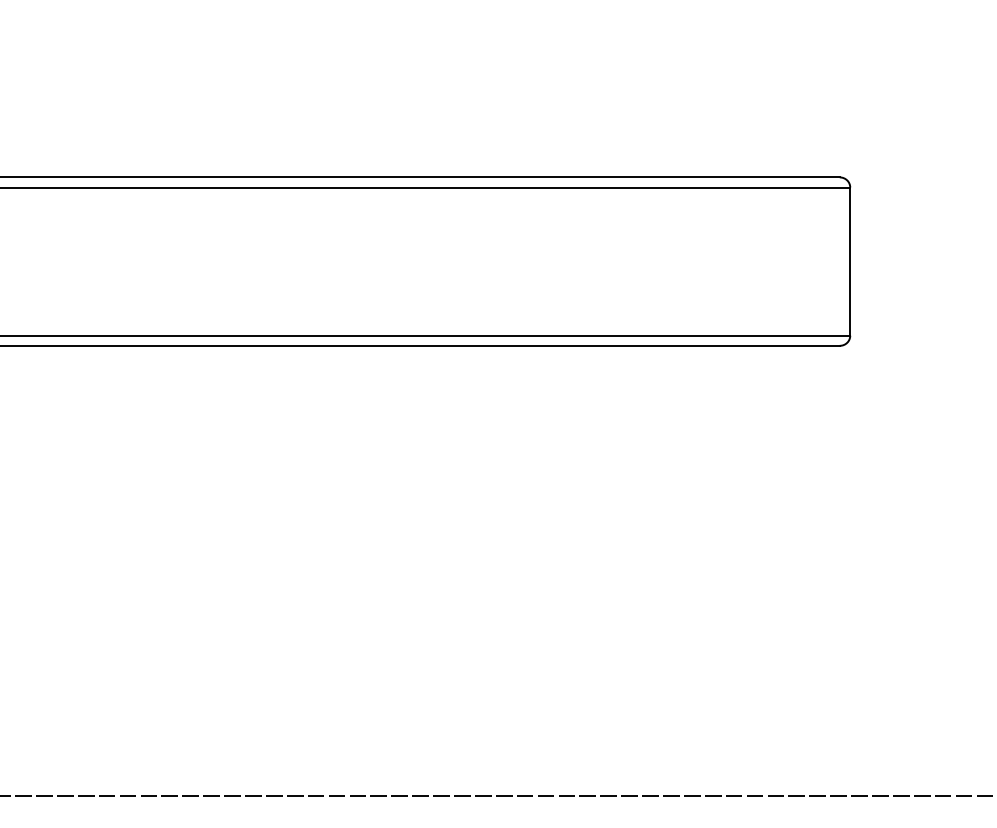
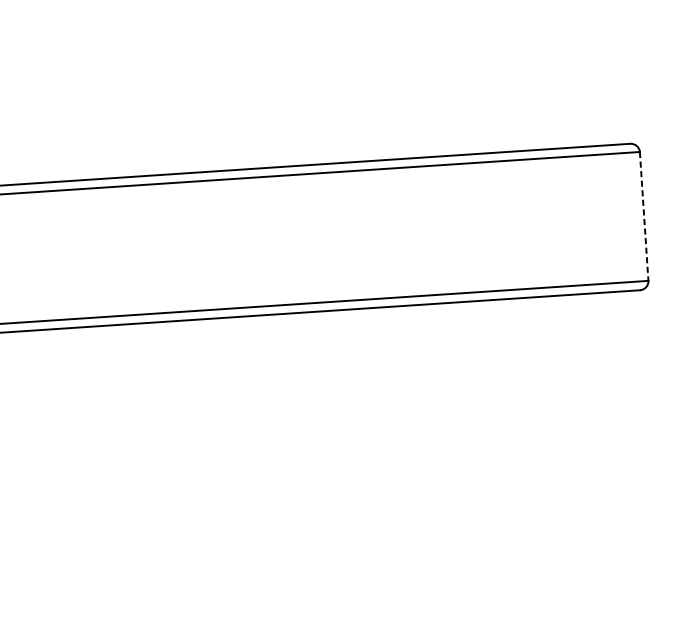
line: (850, 262) -> (644, 217), solid -> dashed

